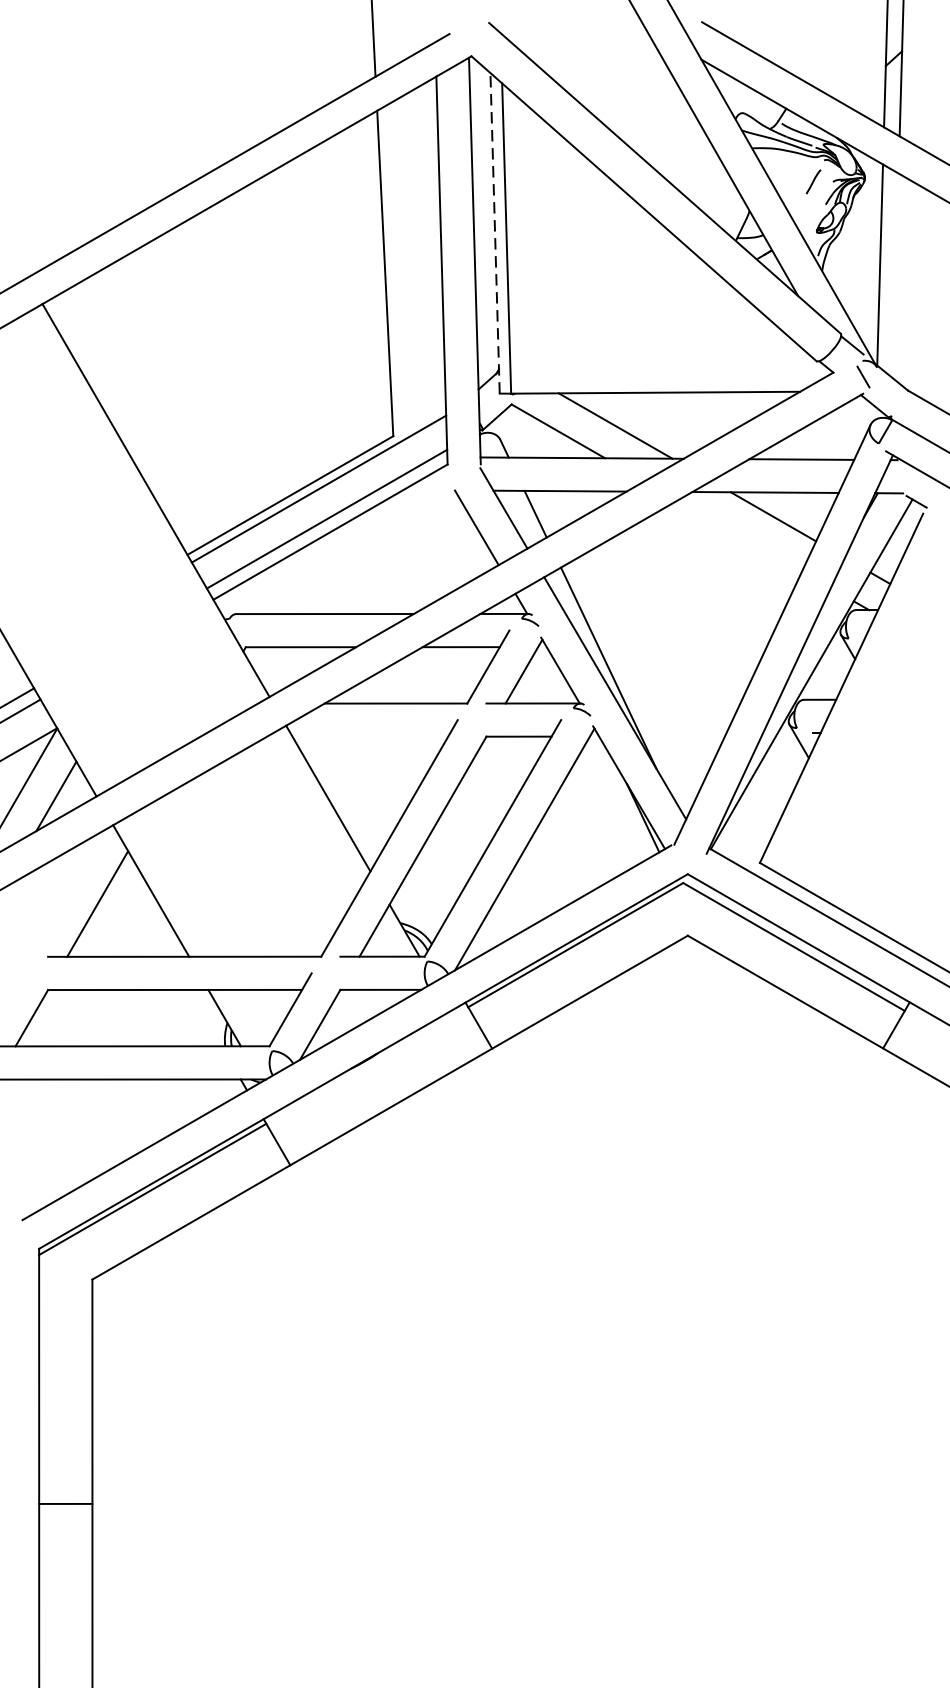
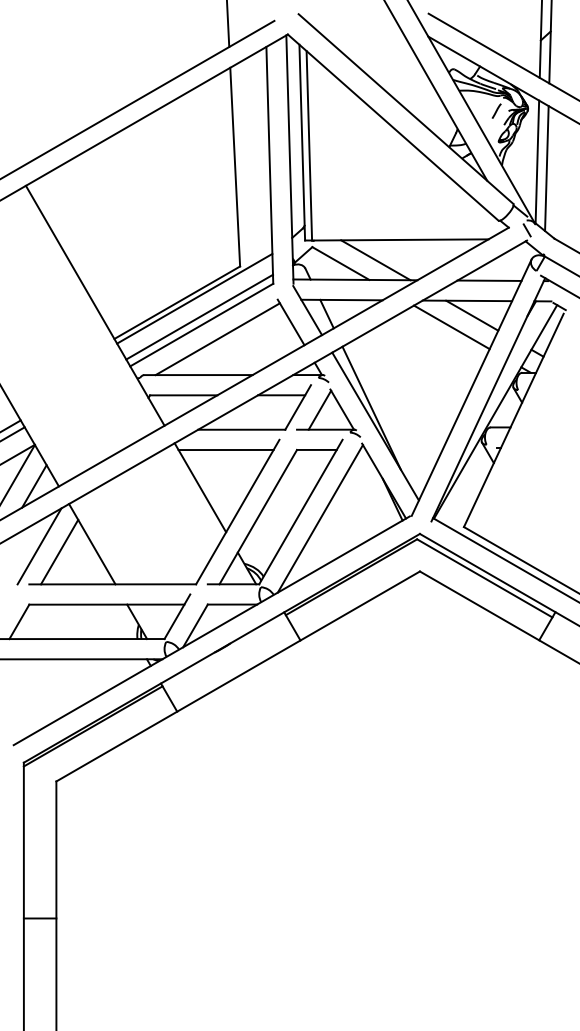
line: (495, 233) -> (302, 142), dashed -> solid
line: (895, 275) -> (546, 168), added
line: (739, 536) -> (451, 327), added
line: (356, 555) -> (217, 339), added
line: (369, 735) -> (225, 449), added
line: (64, 894) -> (39, 546), added

